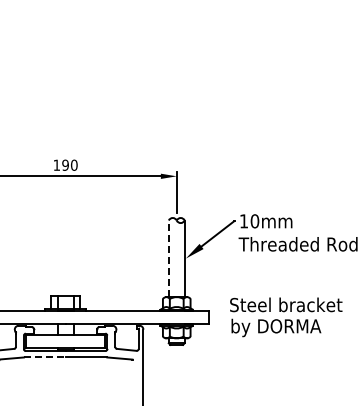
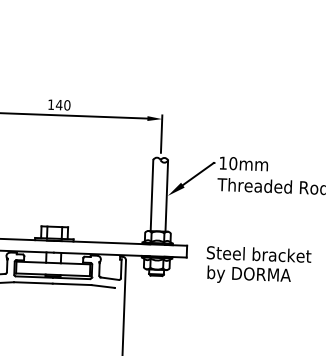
text: (65, 164) -> (59, 104), 190 -> 140
line: (168, 258) -> (151, 195), dashed -> solid
text: (286, 317) -> (258, 266), moved
line: (44, 357) -> (33, 282), dashed -> solid

